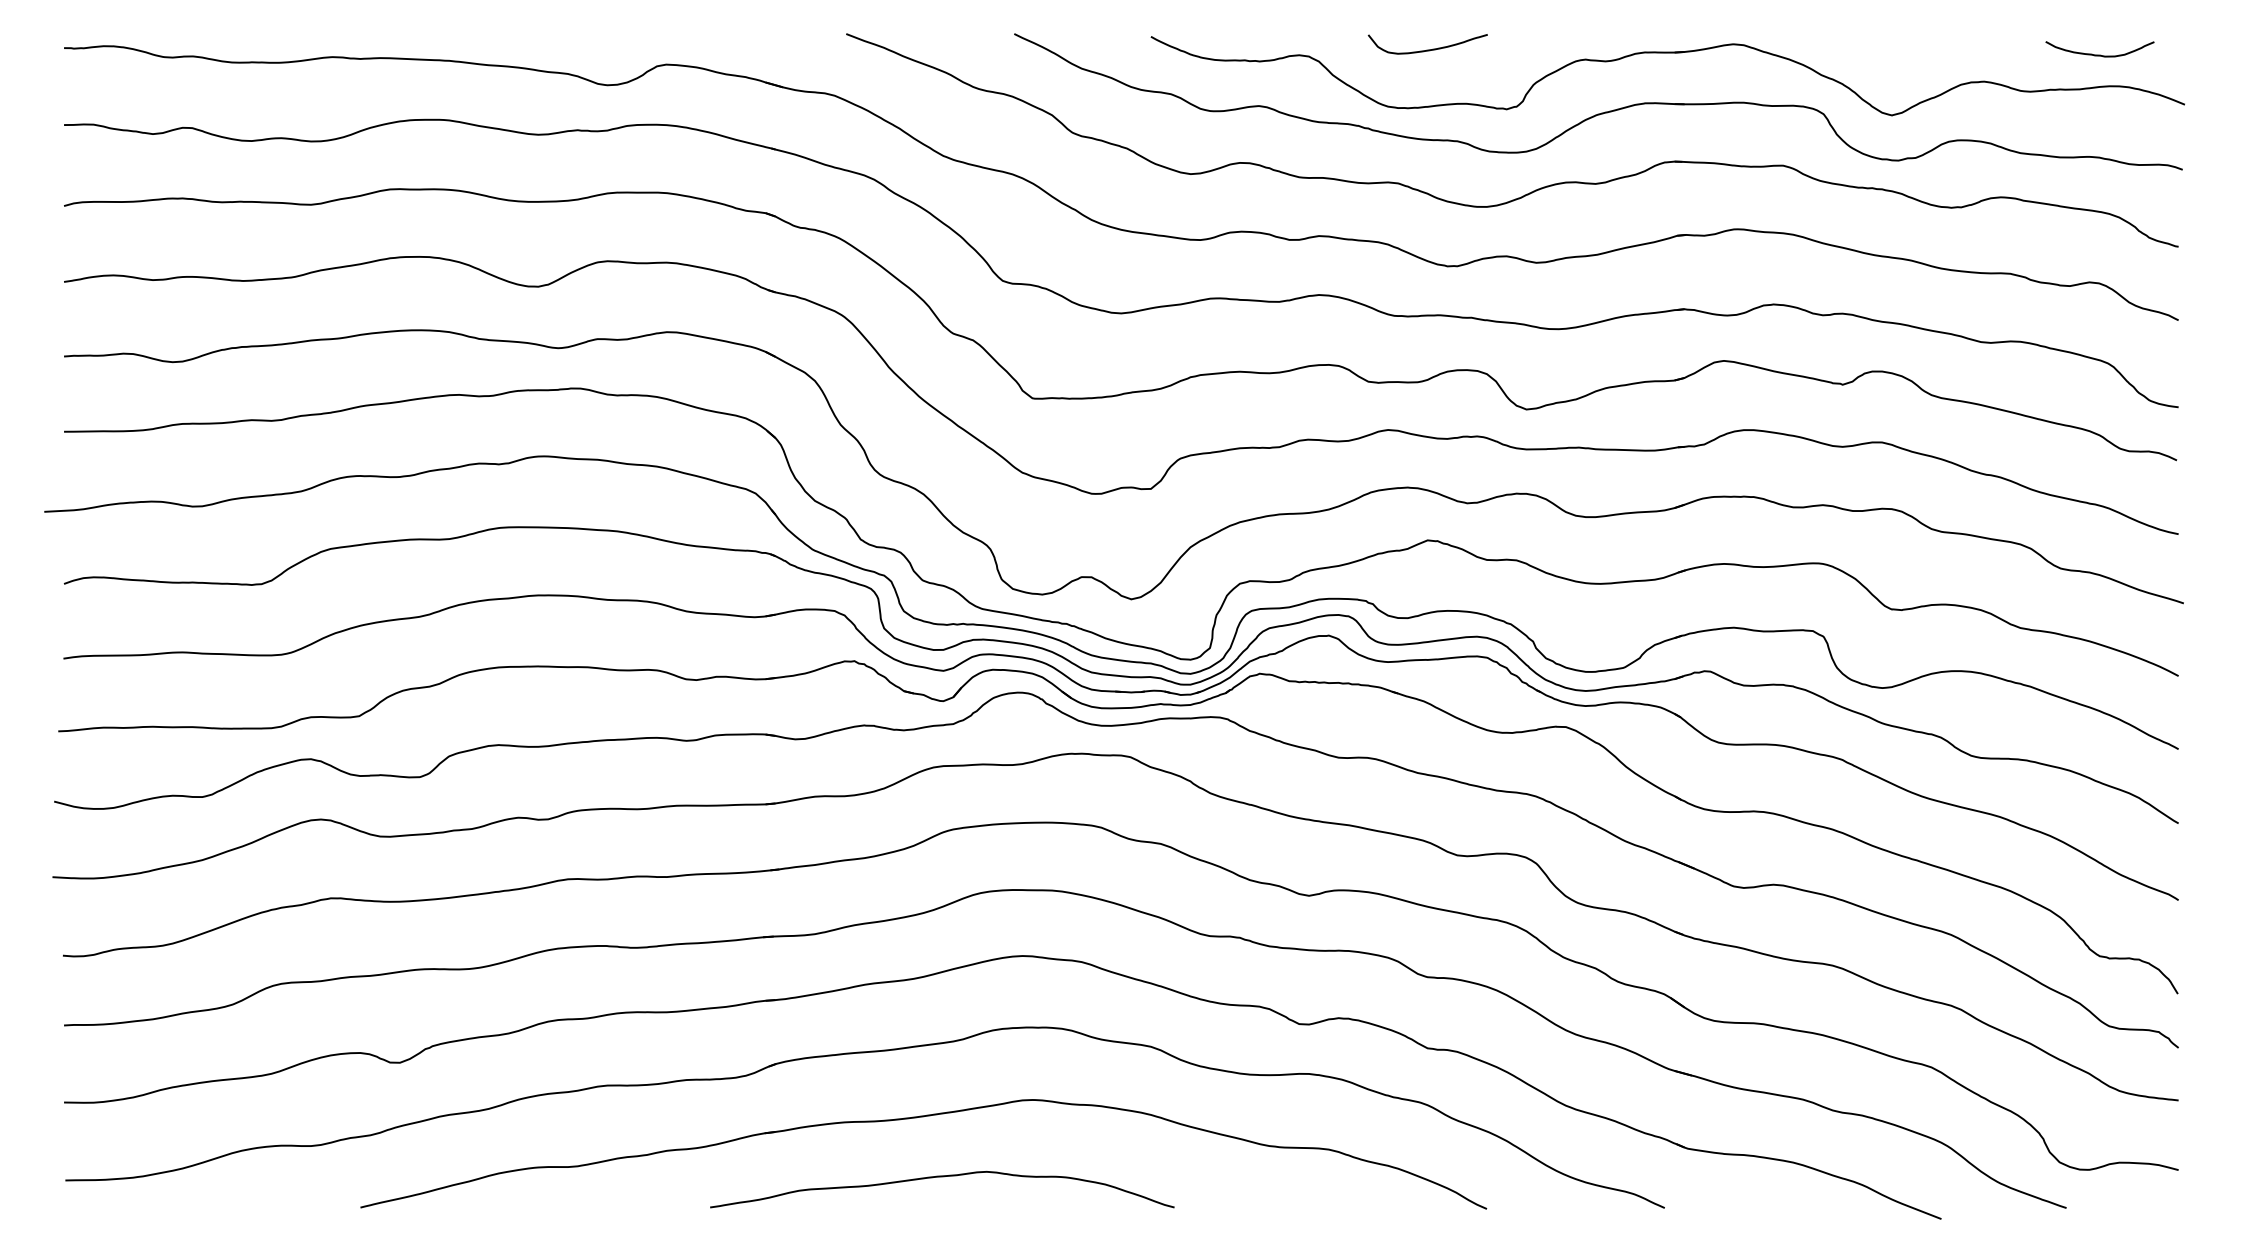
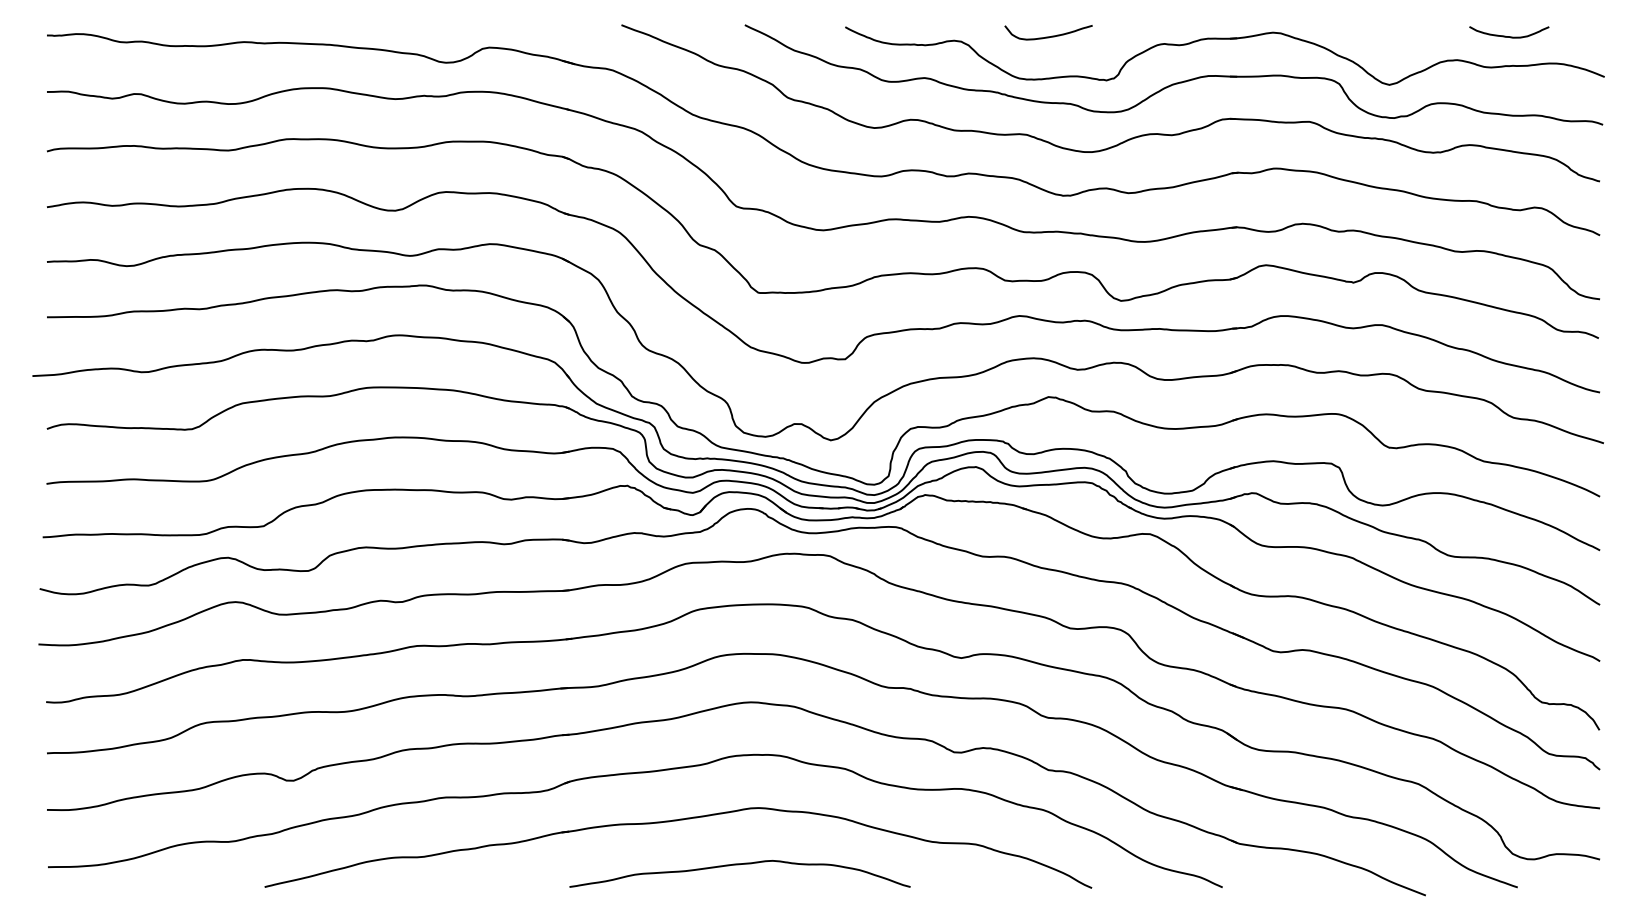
curve: (2100, 54) -> (1509, 36), moved
curve: (941, 1178) -> (739, 865), moved

